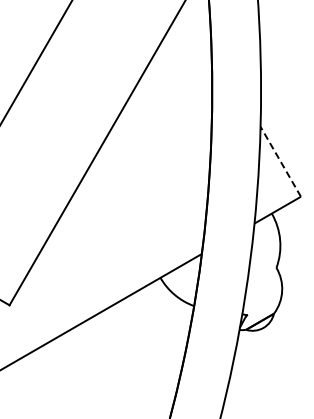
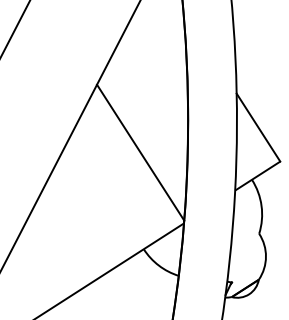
line: (280, 161) -> (258, 127), dashed -> solid
line: (161, 181) -> (140, 152), added

